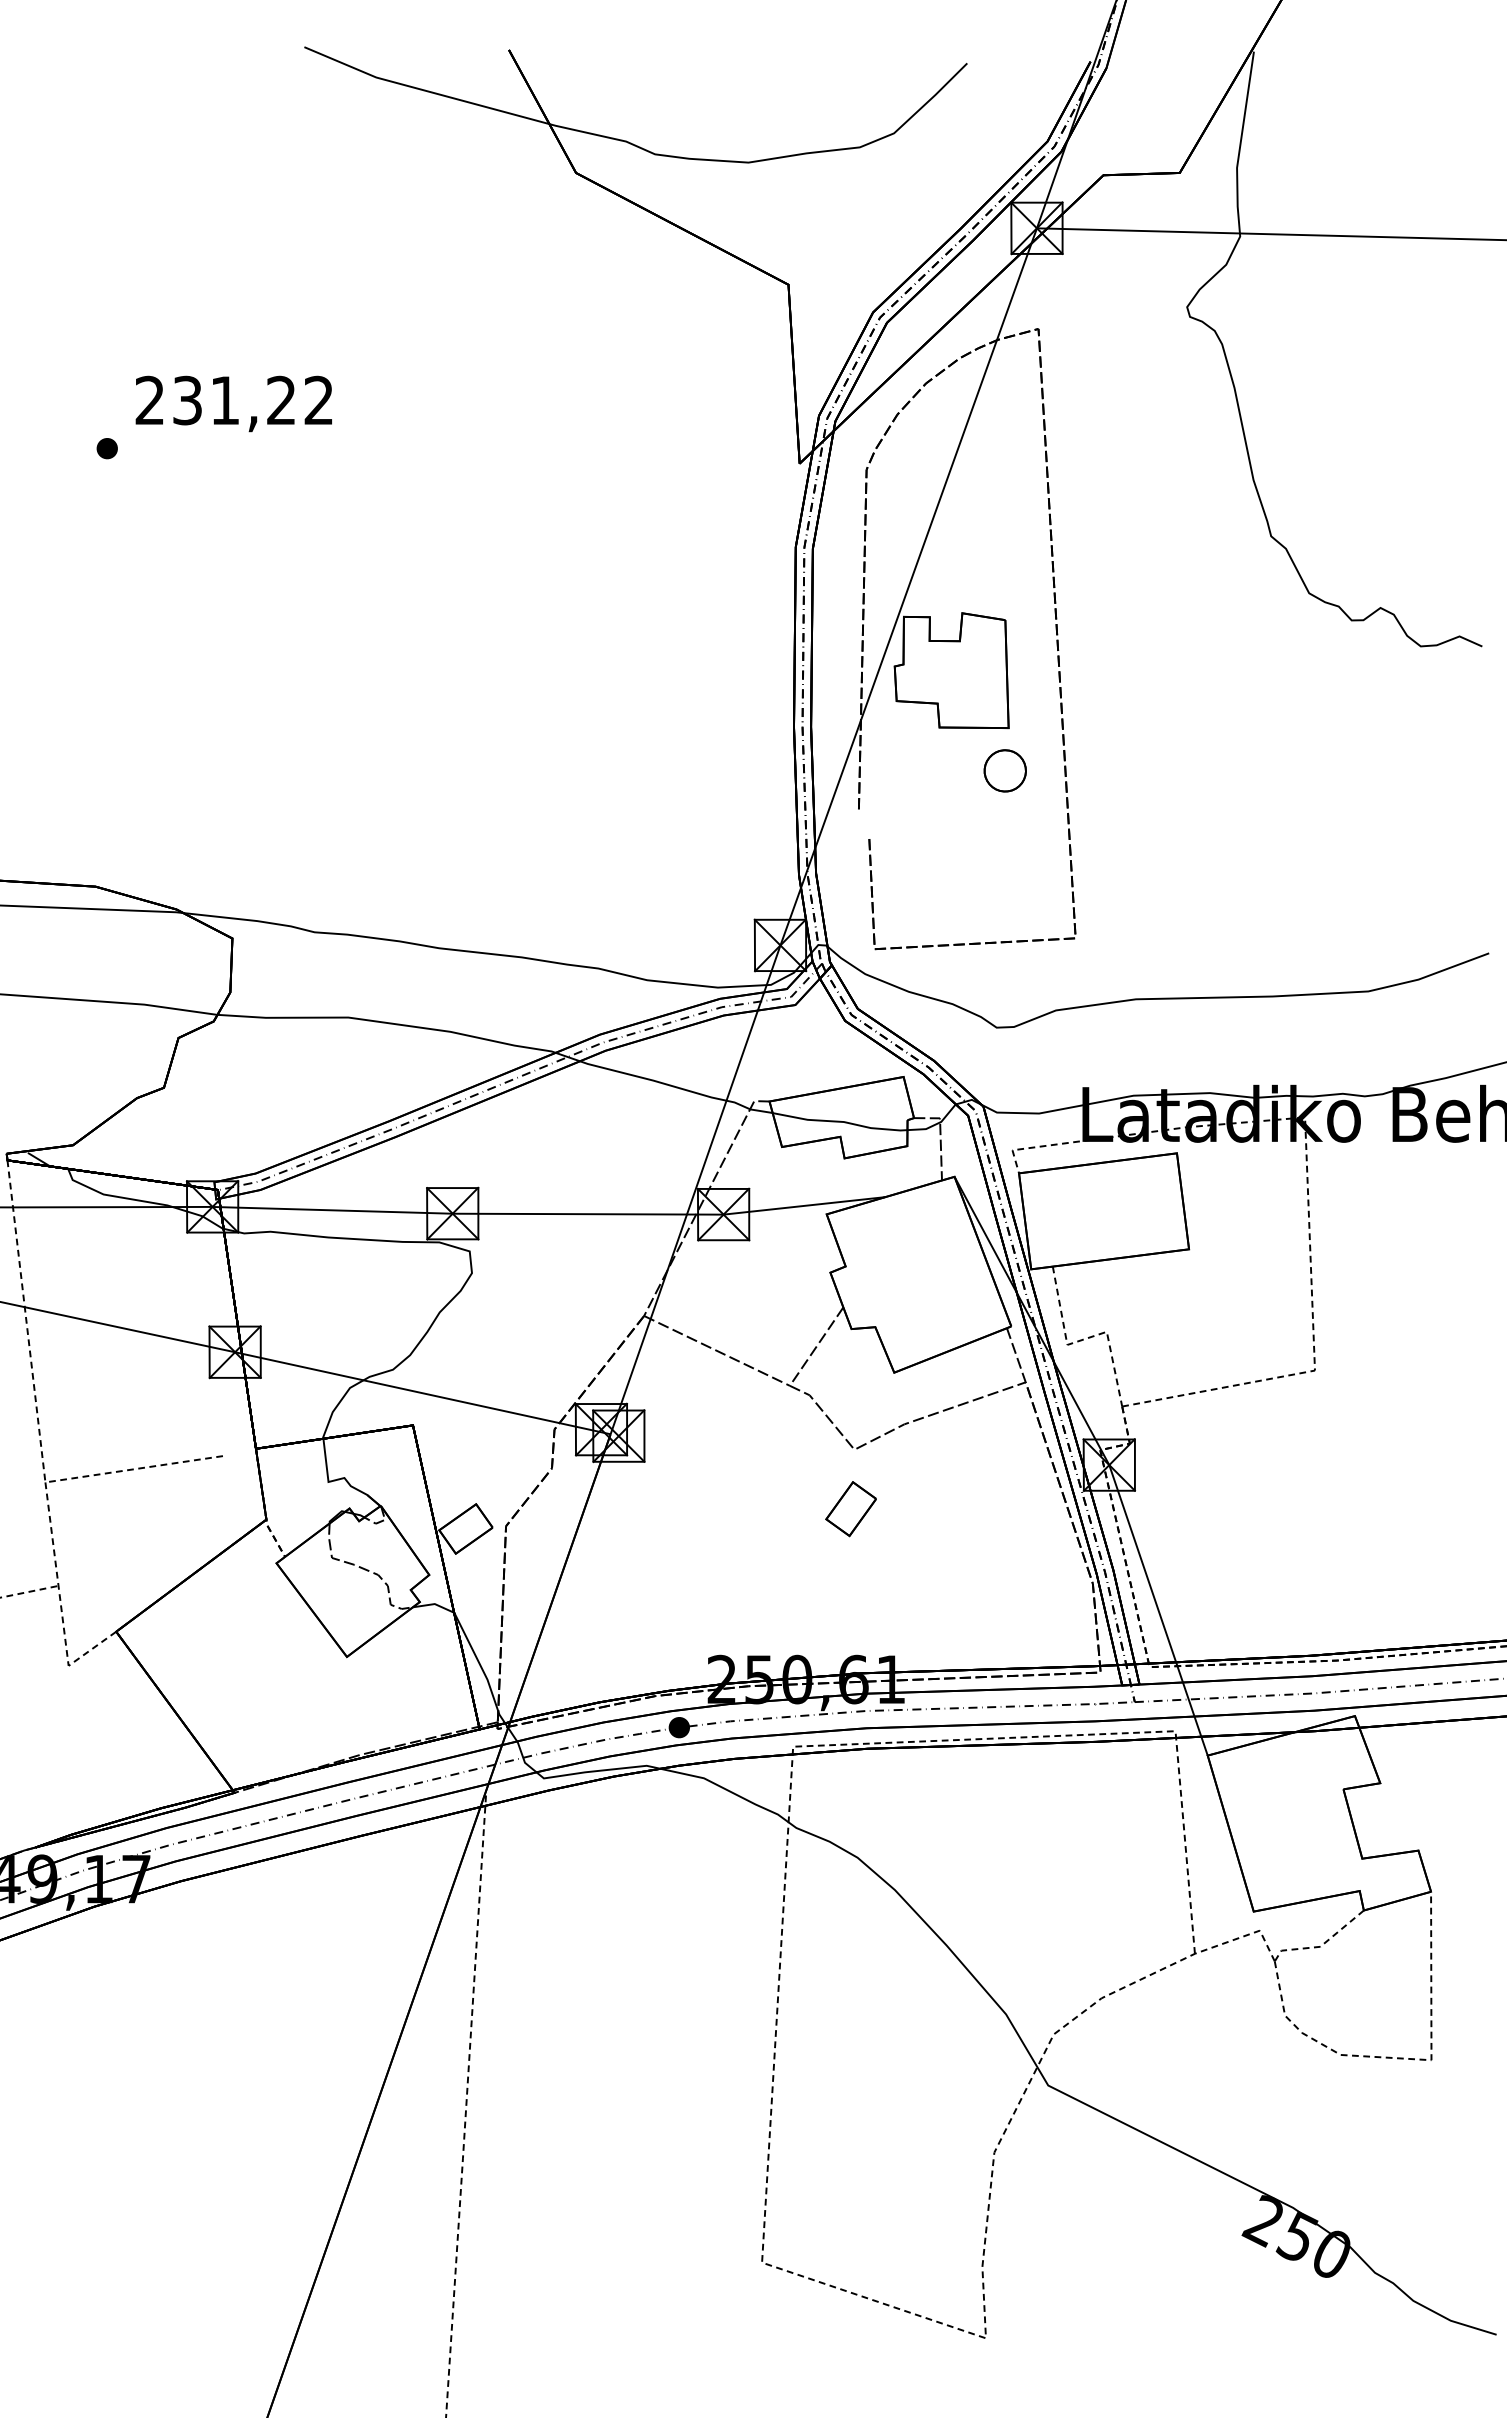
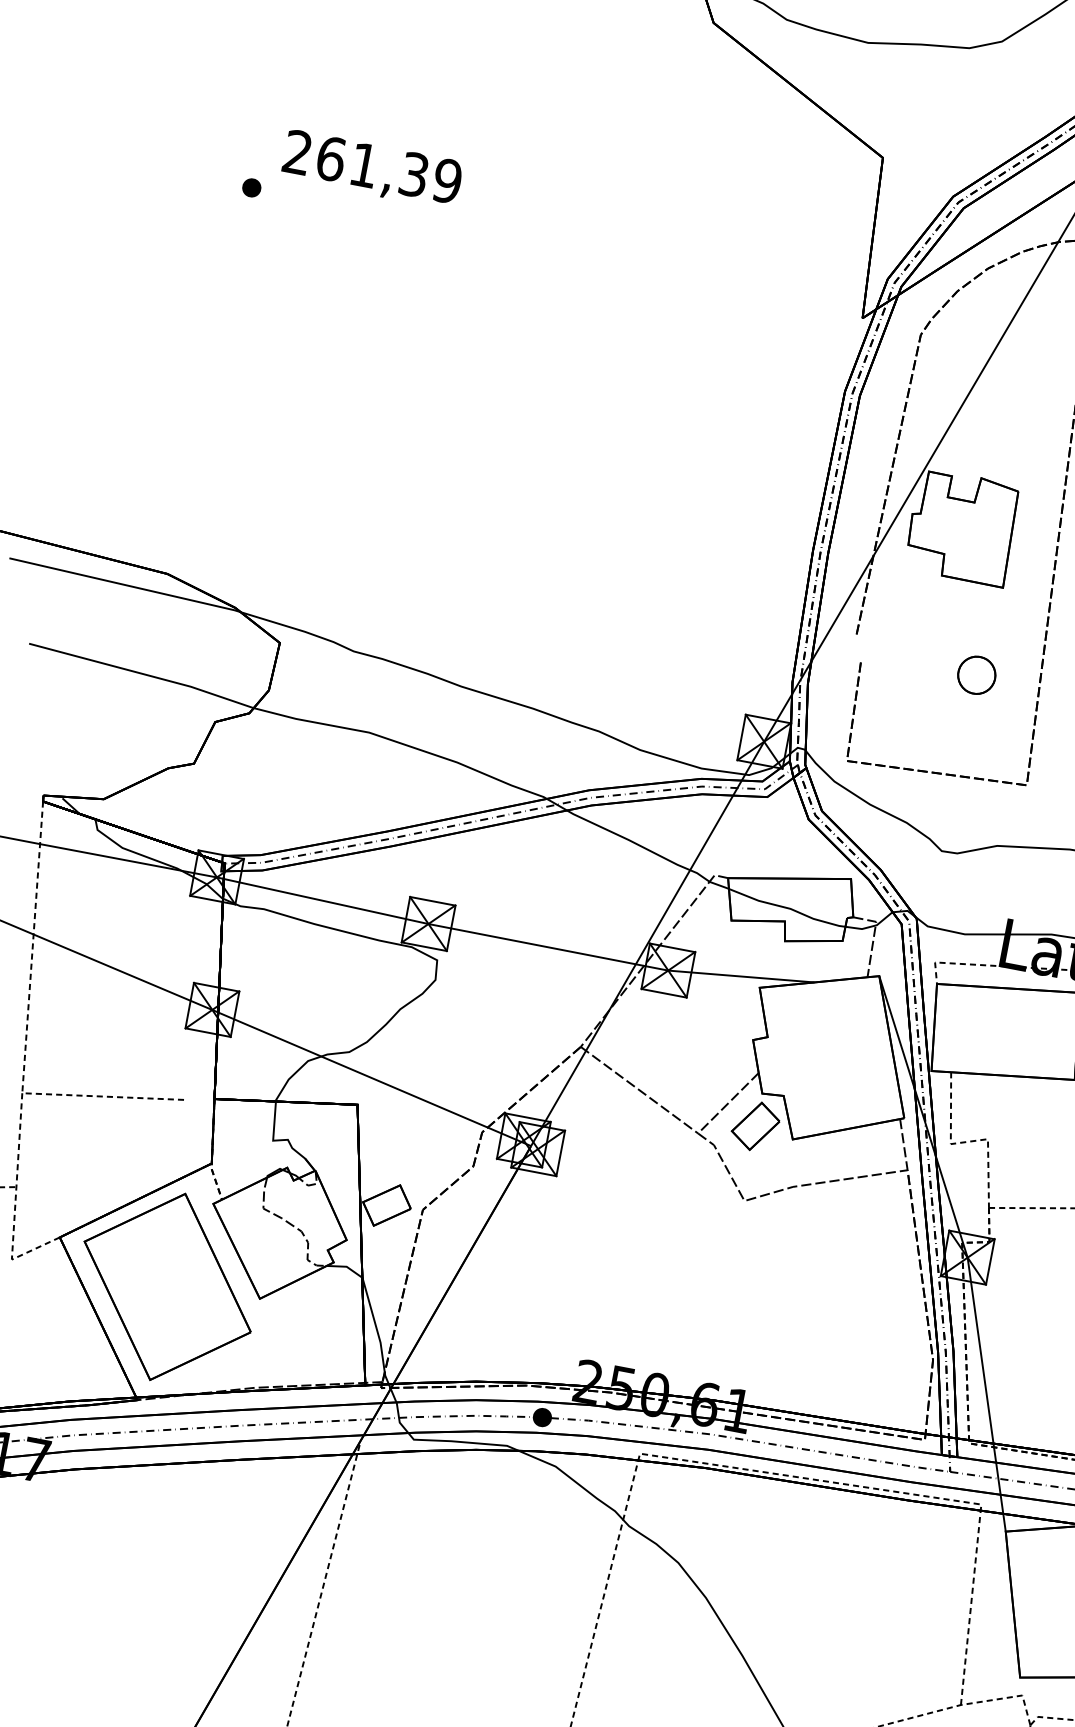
text: (253, 400) -> (389, 169), 231,22 -> 261,39
part: (1004, 770) -> (976, 674), moved
part: (850, 1509) -> (755, 1126), moved
part: (243, 1663) -> (167, 1287), added

